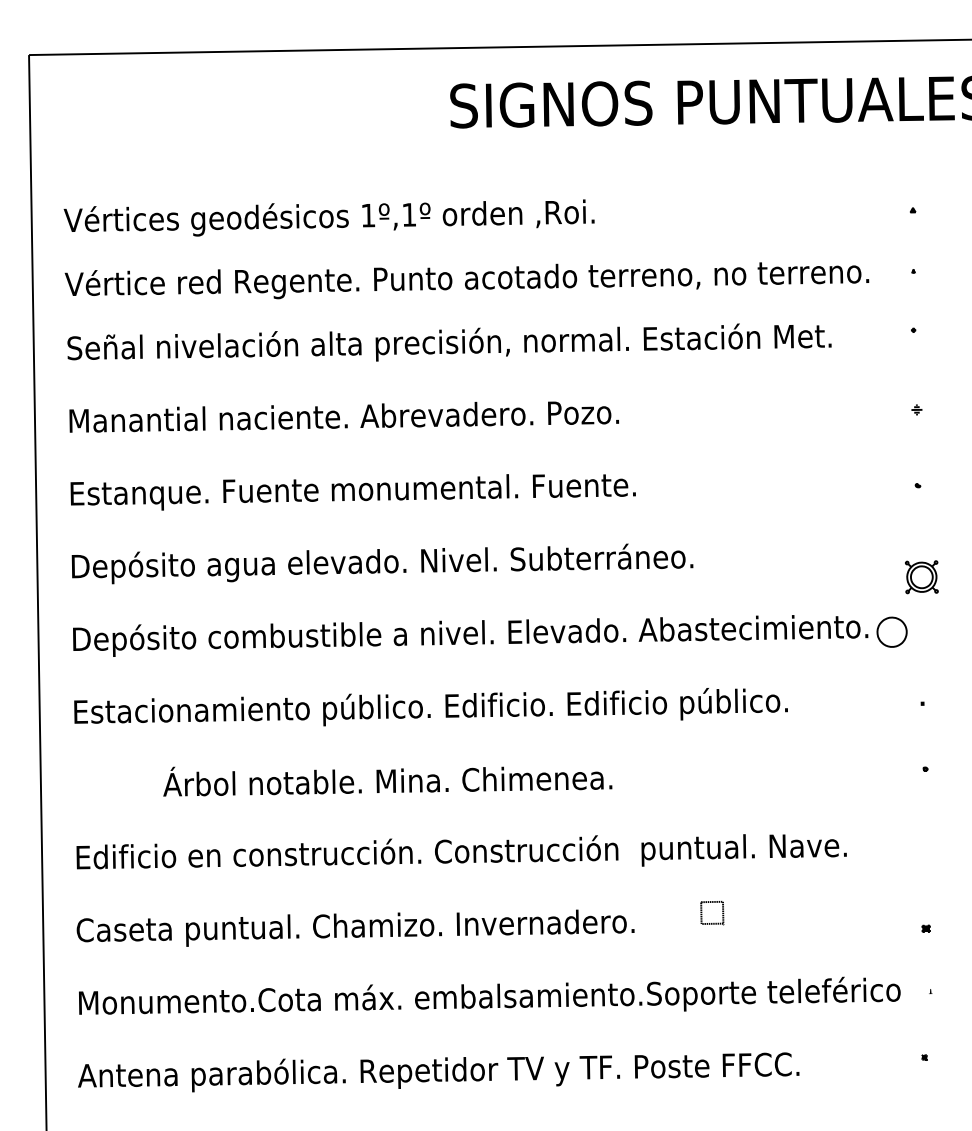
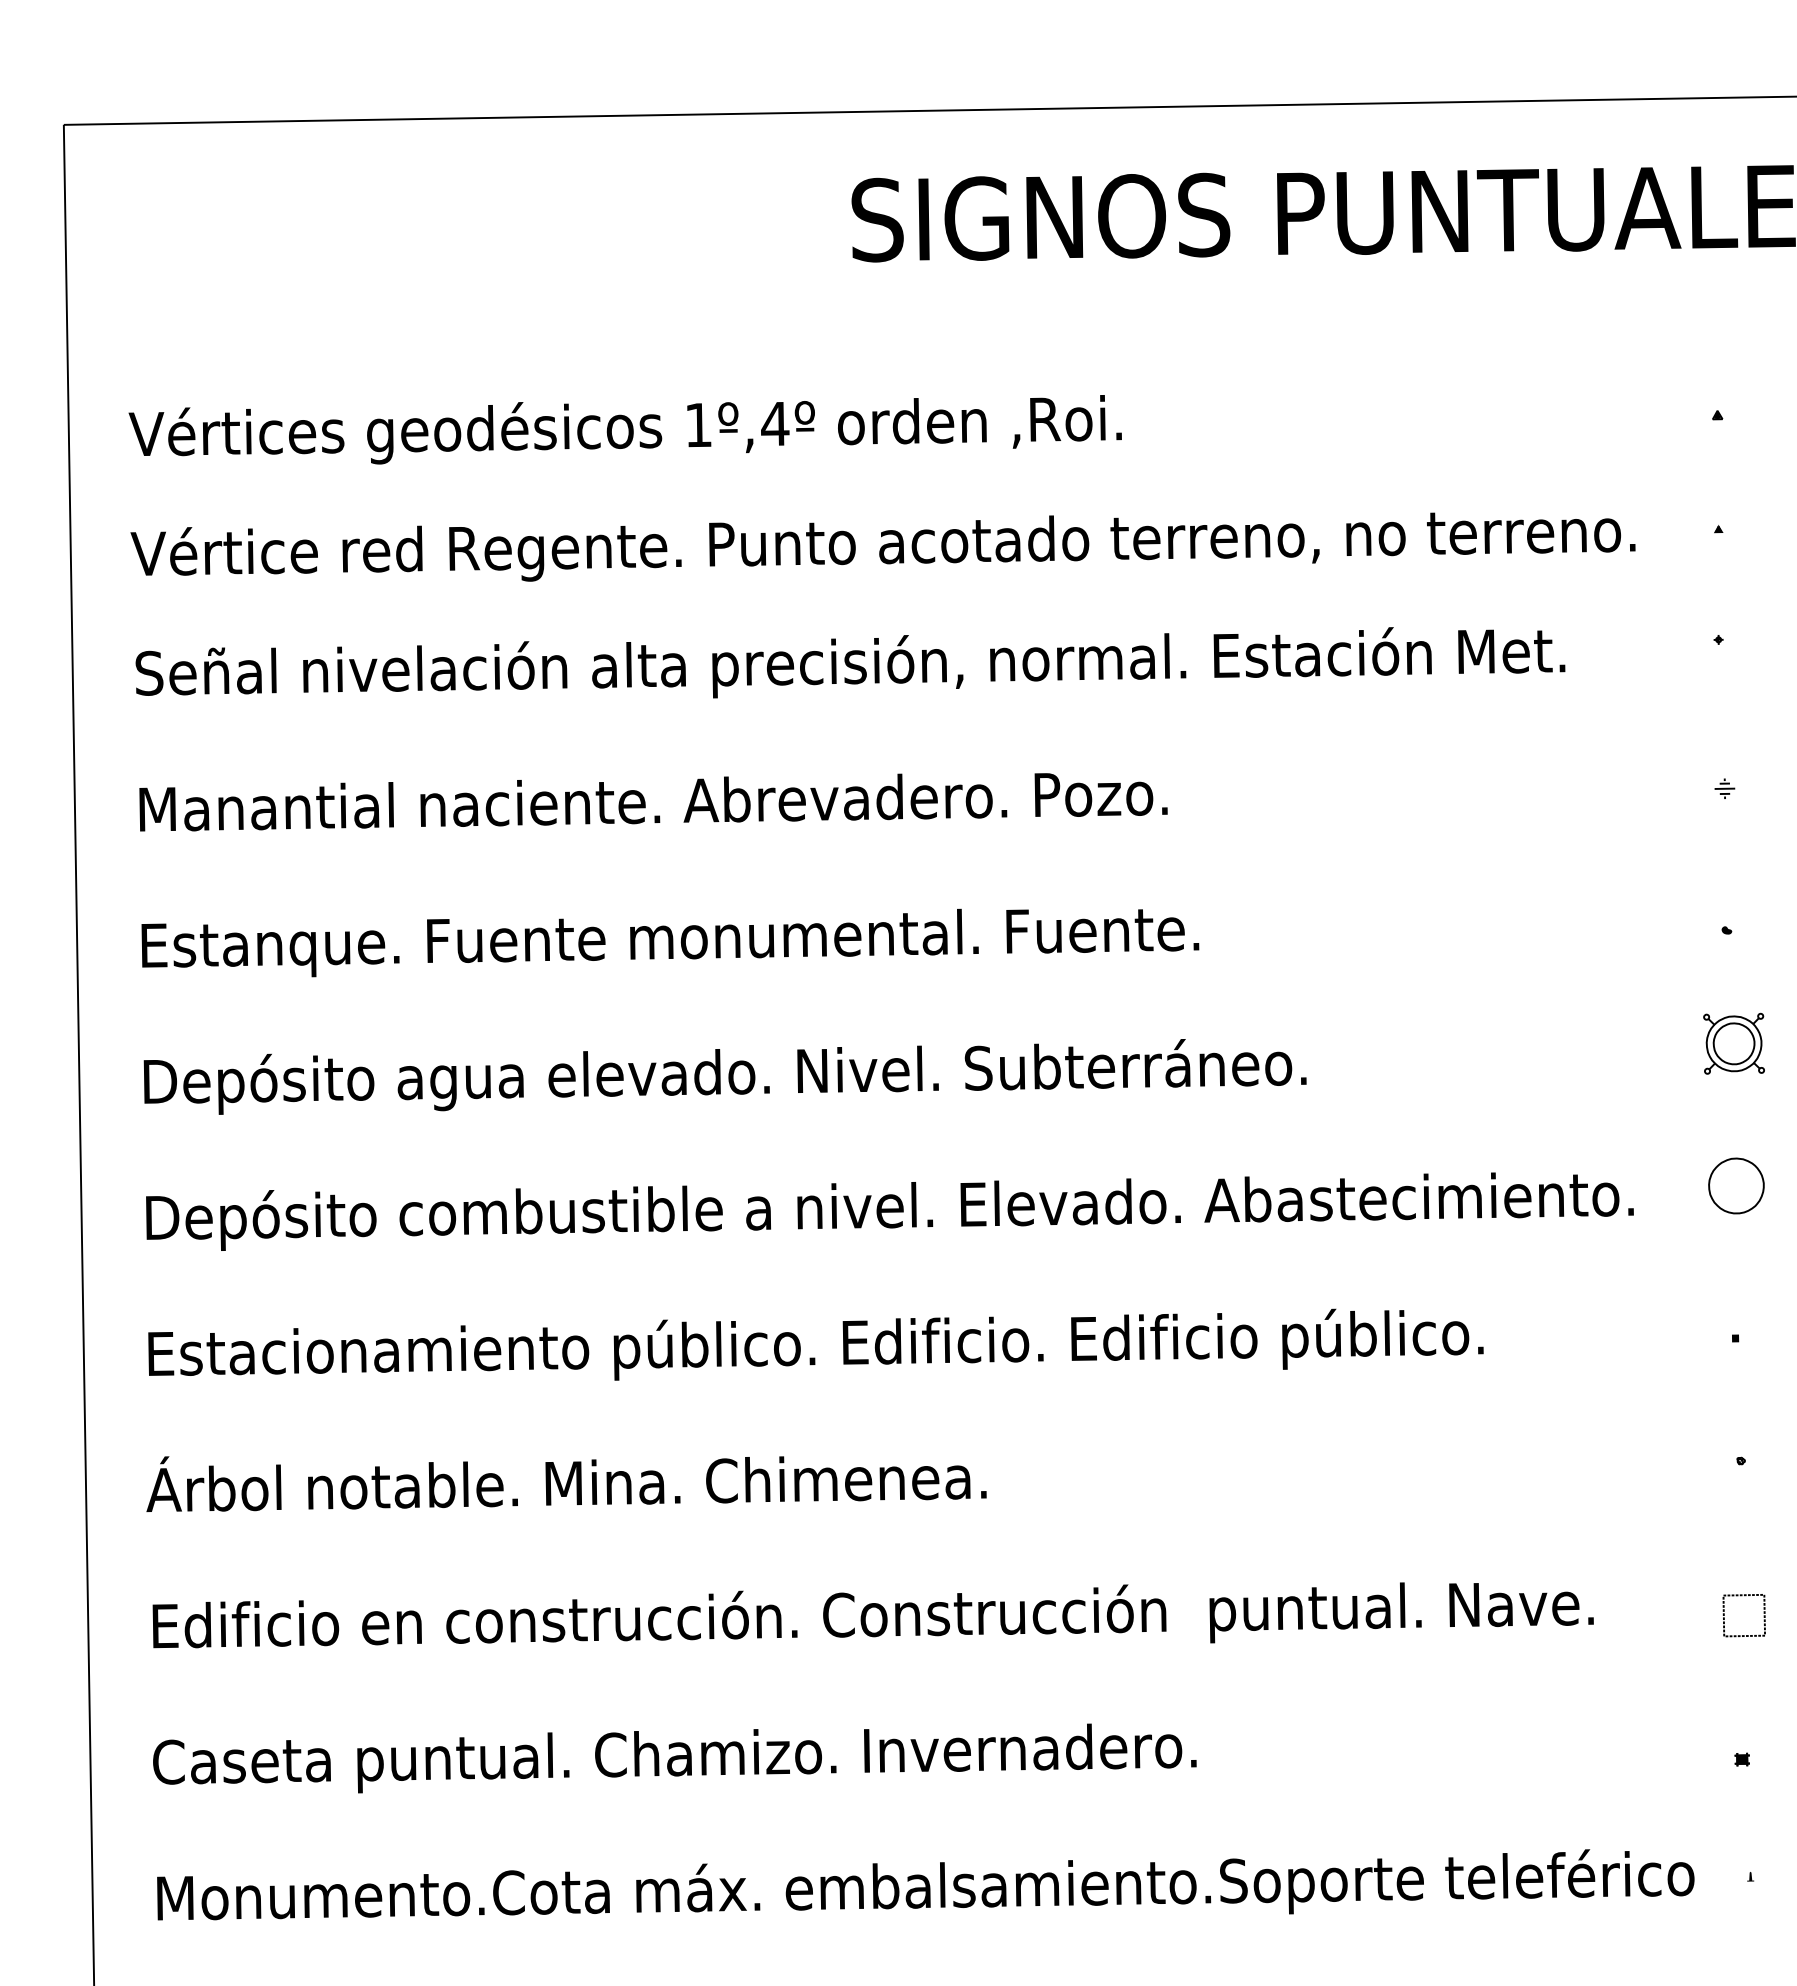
text: (408, 214) -> (773, 423), 1º,1º -> 1º,4º
part: (921, 577) -> (1733, 1044), moved
part: (891, 631) -> (1735, 1184), moved
text: (387, 781) -> (566, 1483), moved
part: (712, 912) -> (1744, 1614), moved

